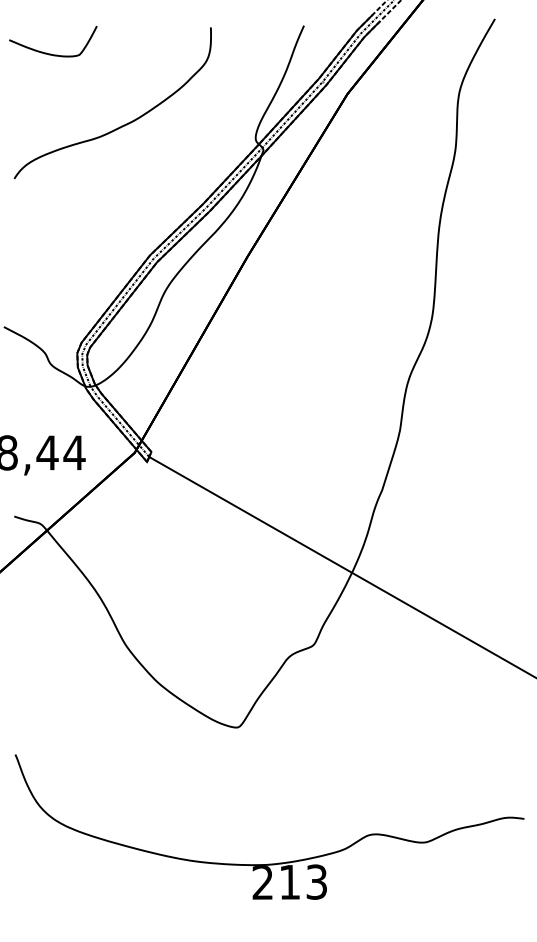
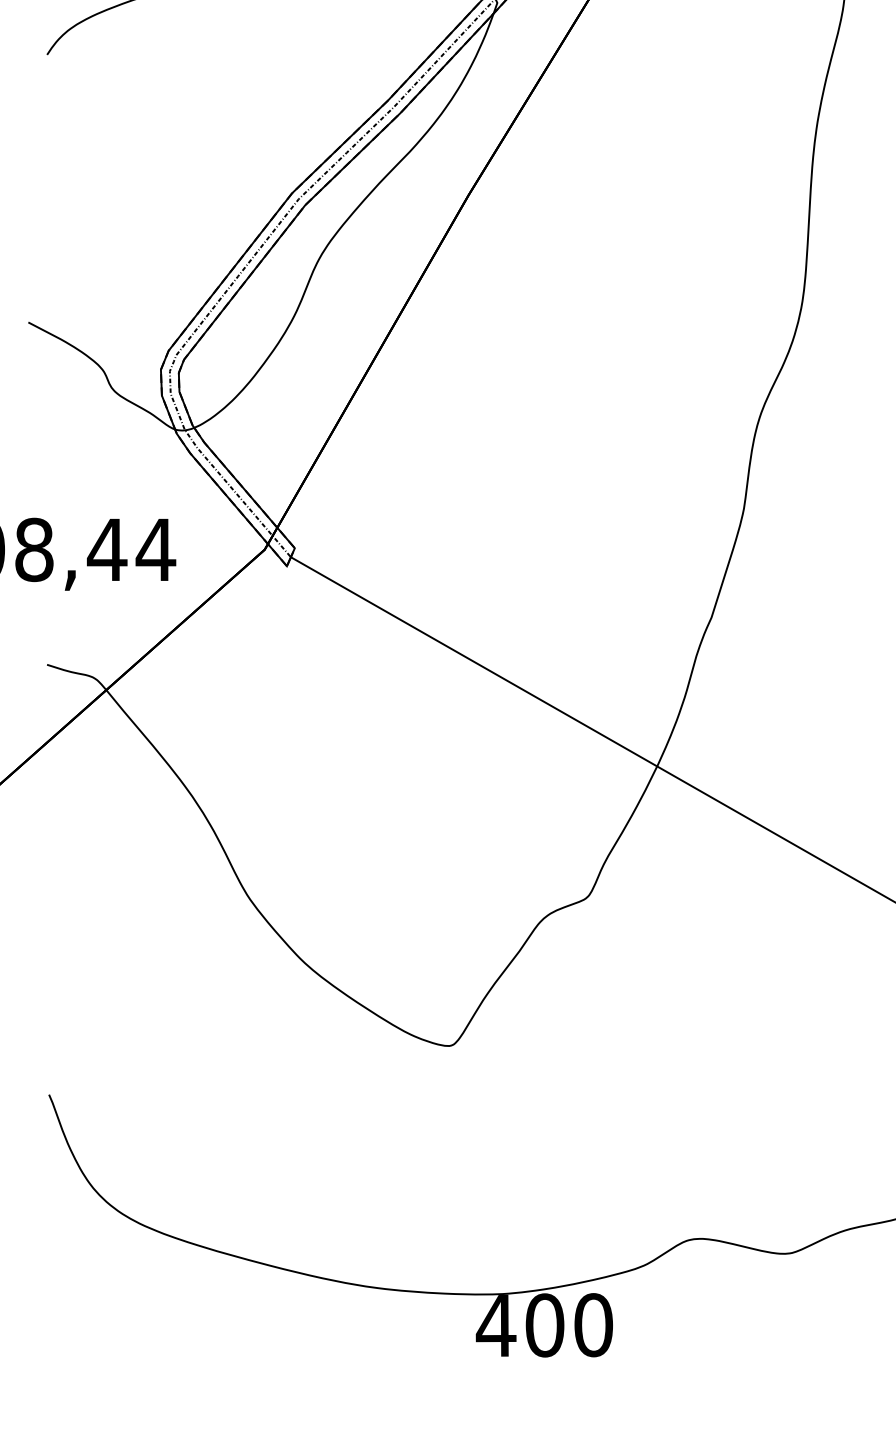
text: (289, 881) -> (544, 1324), 213 -> 400

